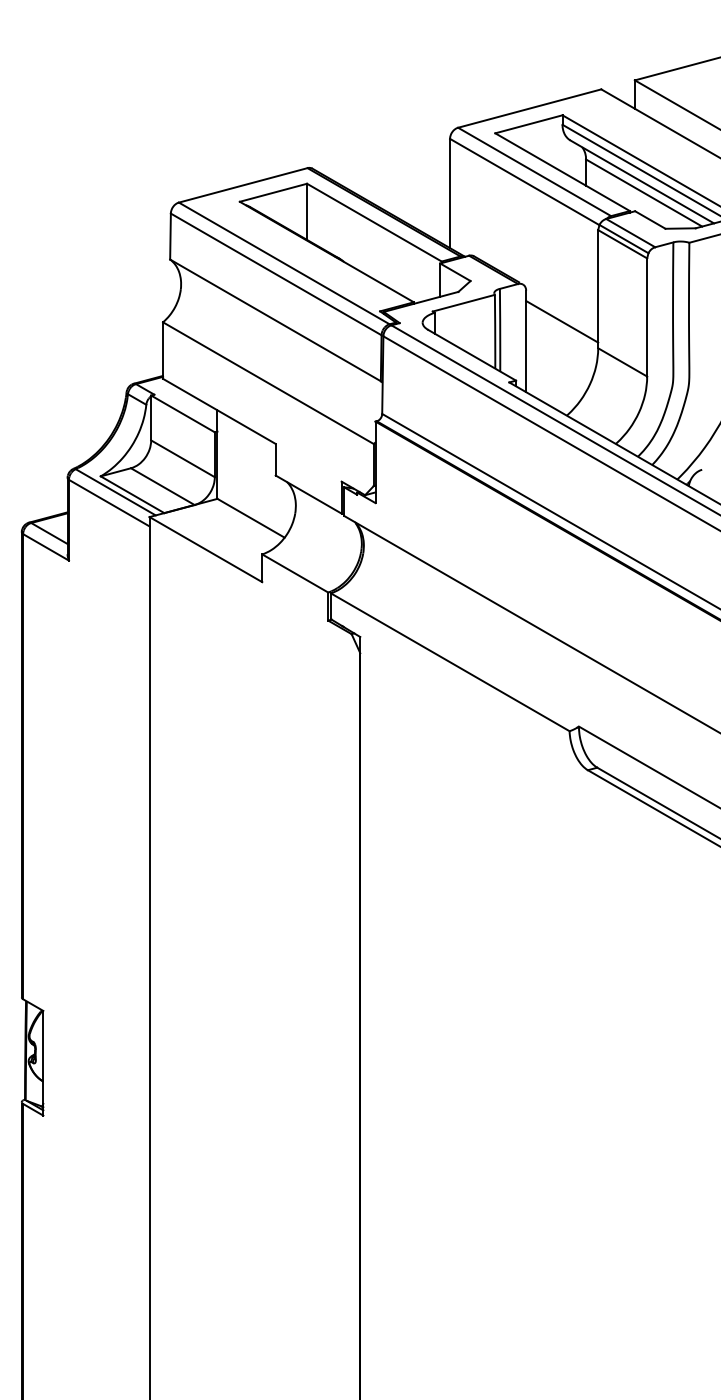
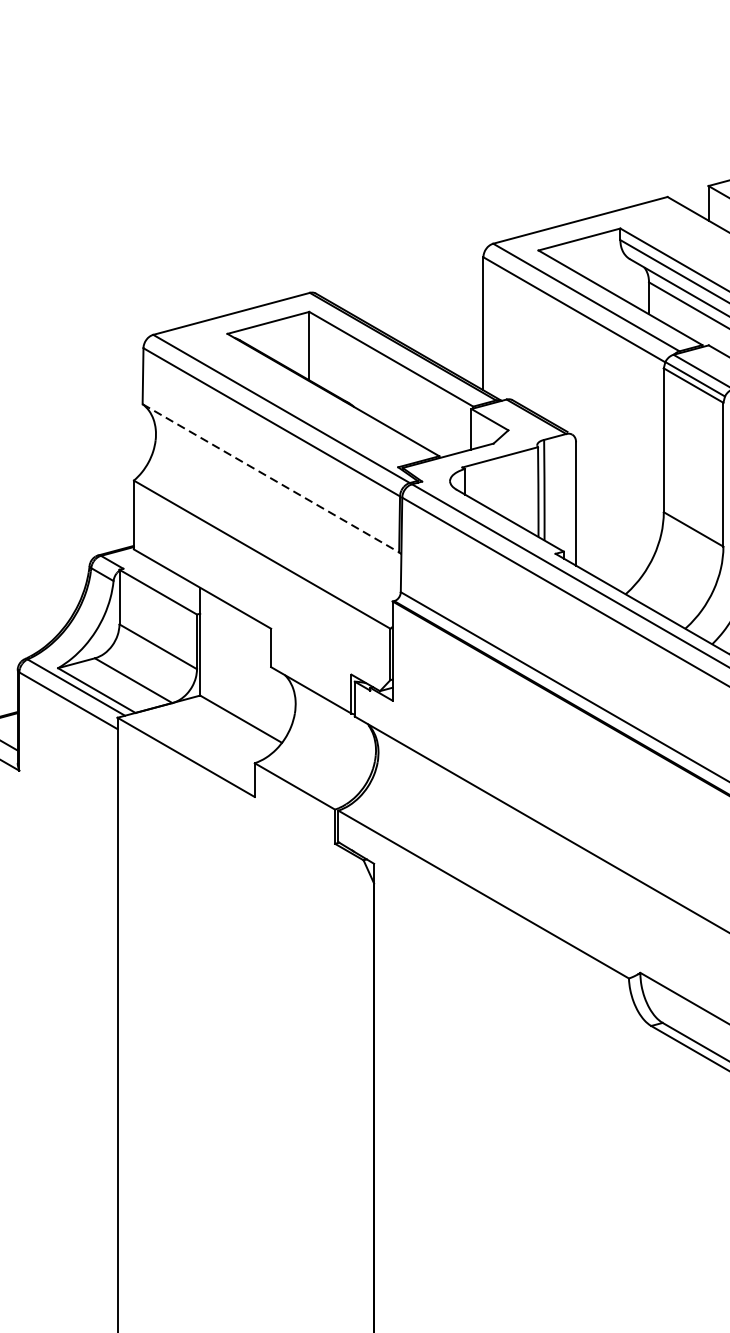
line: (275, 320) -> (270, 478), solid -> dashed
line: (562, 321) -> (620, 479), removed

